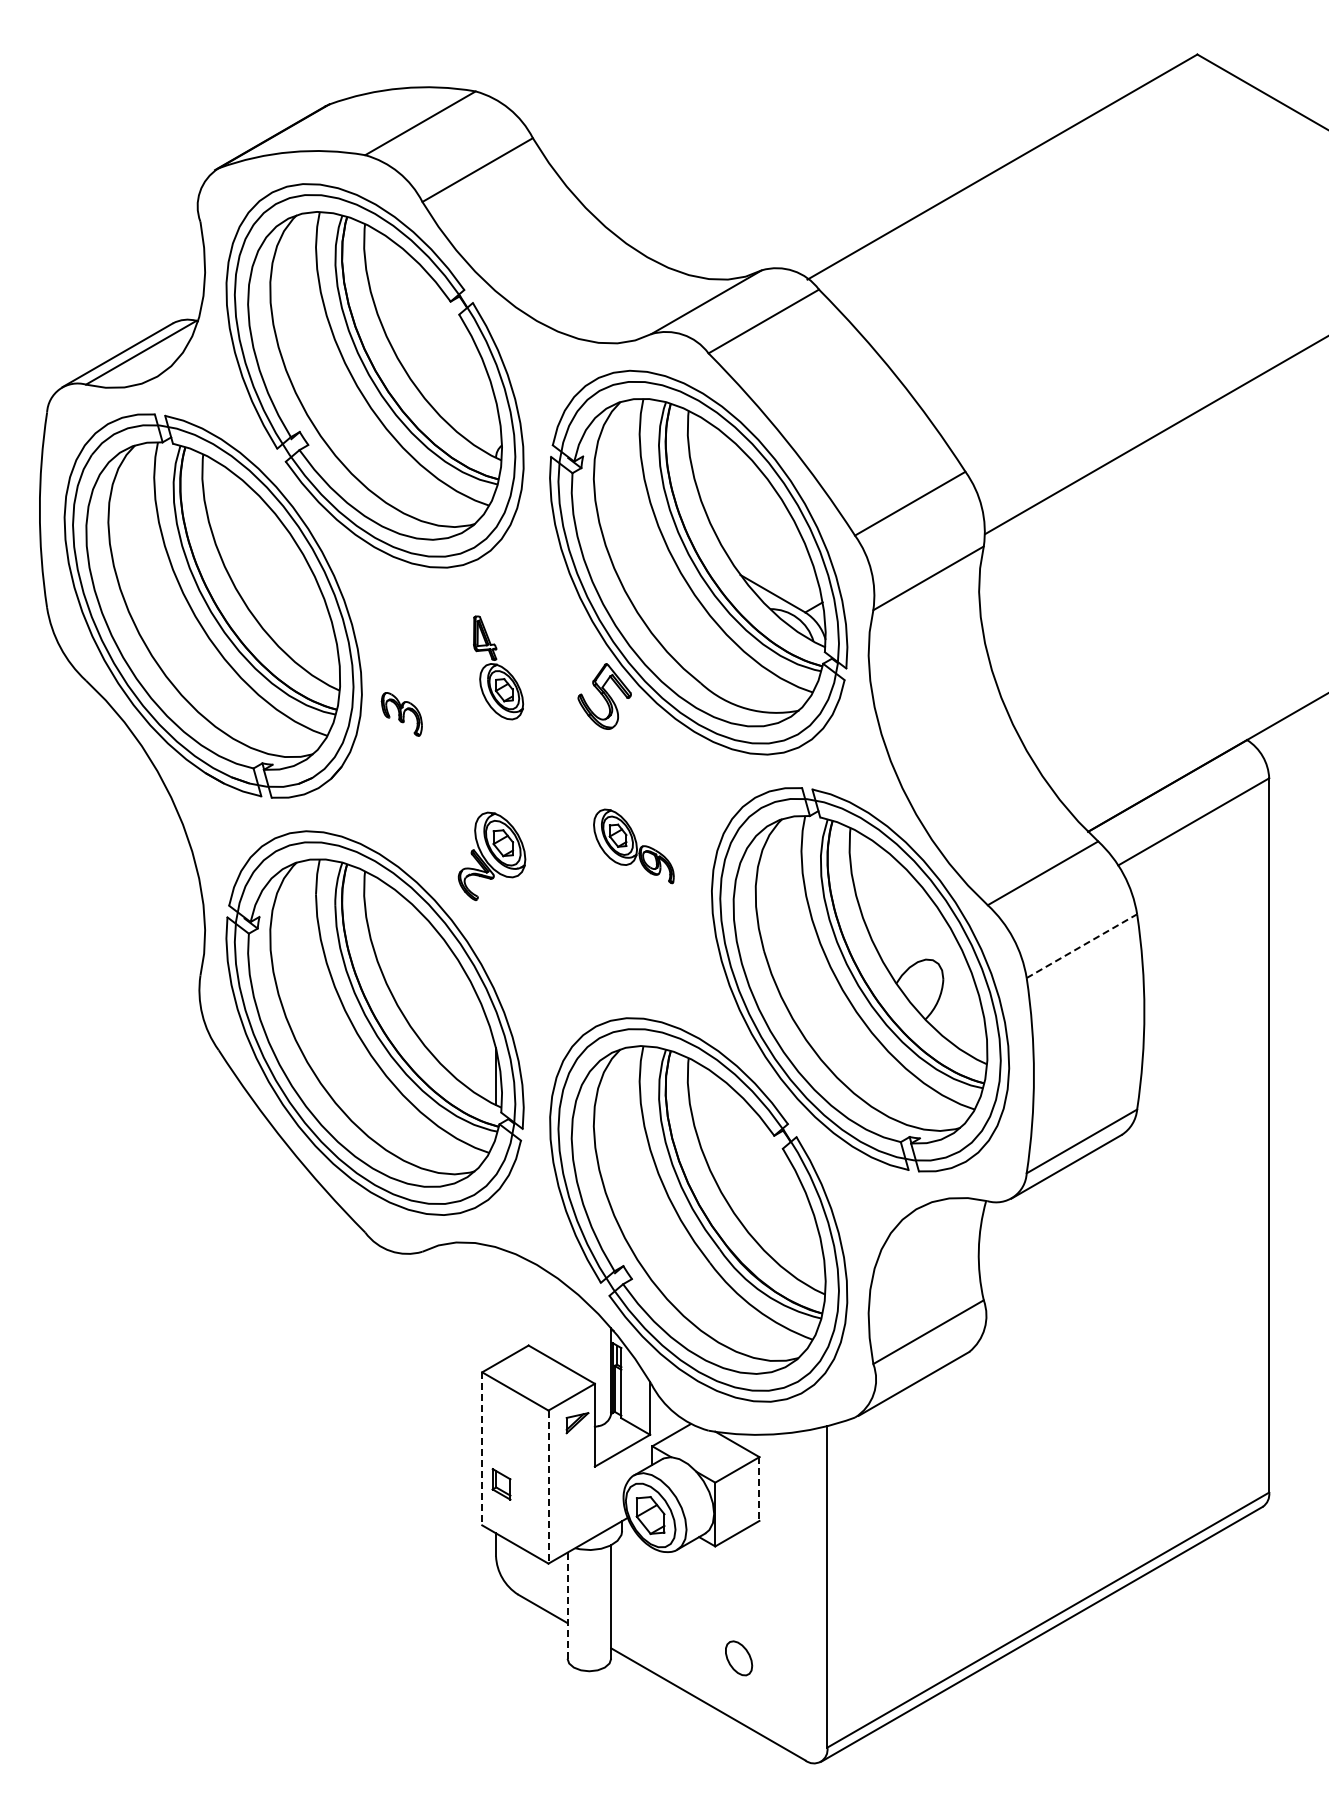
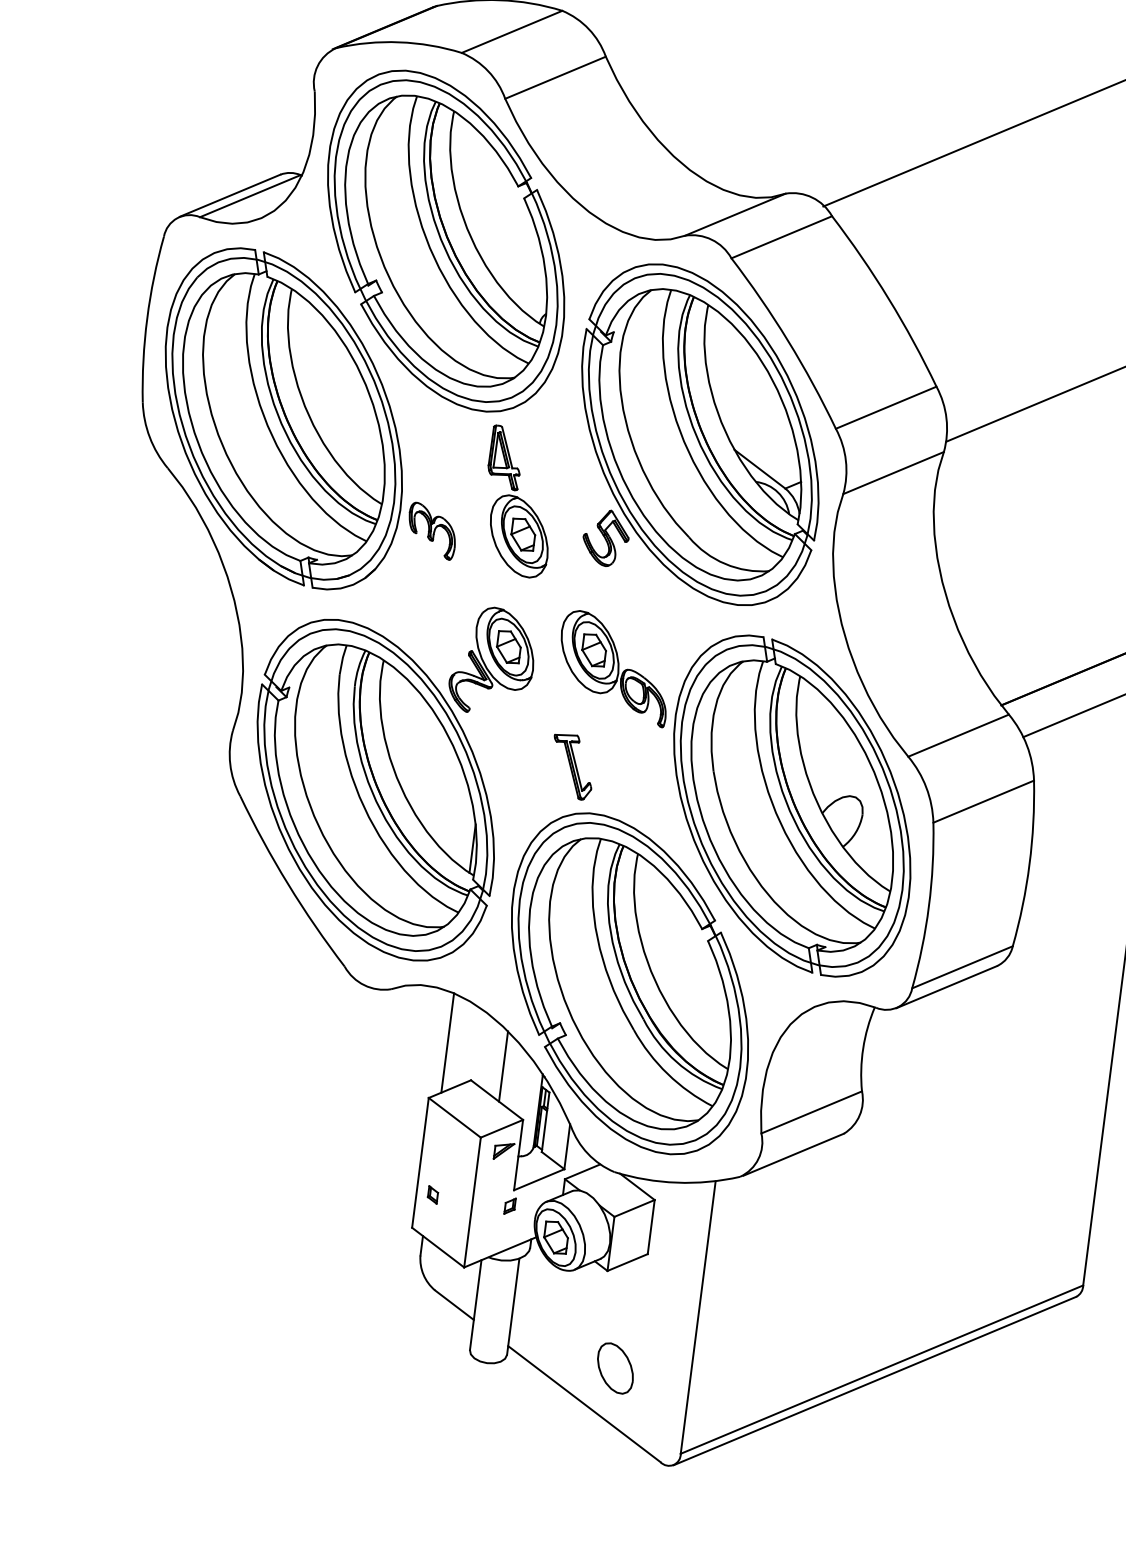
part: (498, 667) -> (519, 501), size x1.67
part: (401, 714) -> (431, 531), size x1.43
part: (633, 846) -> (614, 668), size x1.67
part: (491, 856) -> (492, 661), size x1.43
line: (1081, 946) -> (983, 801), dashed -> solid
part: (599, 966) -> (572, 766), added
line: (496, 1305) -> (448, 1042), added
line: (564, 1324) -> (503, 1066), added
line: (482, 1448) -> (420, 1162), dashed -> solid
part: (501, 1483) -> (433, 1194), size x0.62
part: (592, 1485) -> (510, 1205), added
line: (548, 1487) -> (472, 1202), dashed -> solid
line: (759, 1489) -> (651, 1227), dashed -> solid
line: (567, 1606) -> (475, 1305), dashed -> solid
part: (738, 1658) -> (615, 1368), size x1.67

